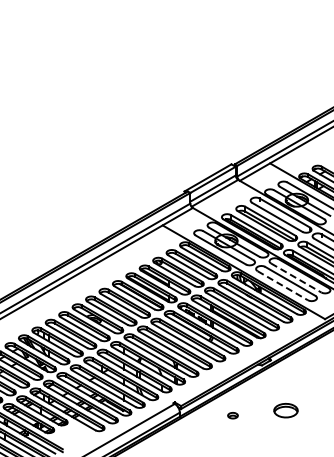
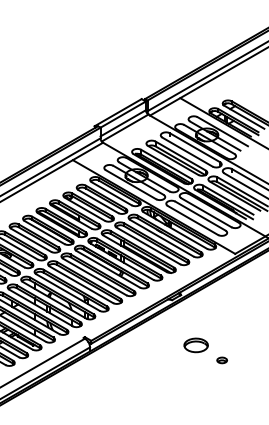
line: (296, 278) -> (206, 213), dashed -> solid
line: (283, 285) -> (193, 220), dashed -> solid
part: (232, 415) -> (221, 360), moved

